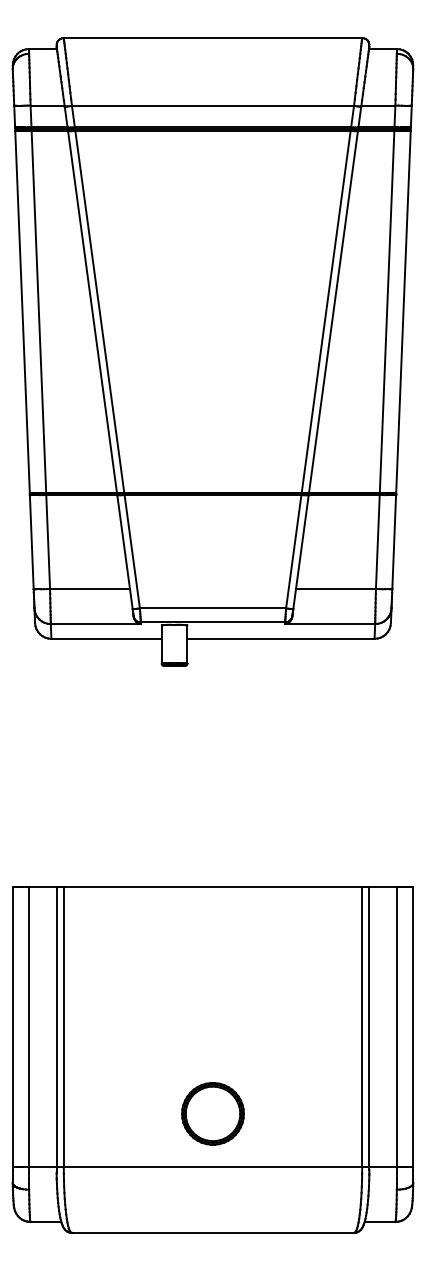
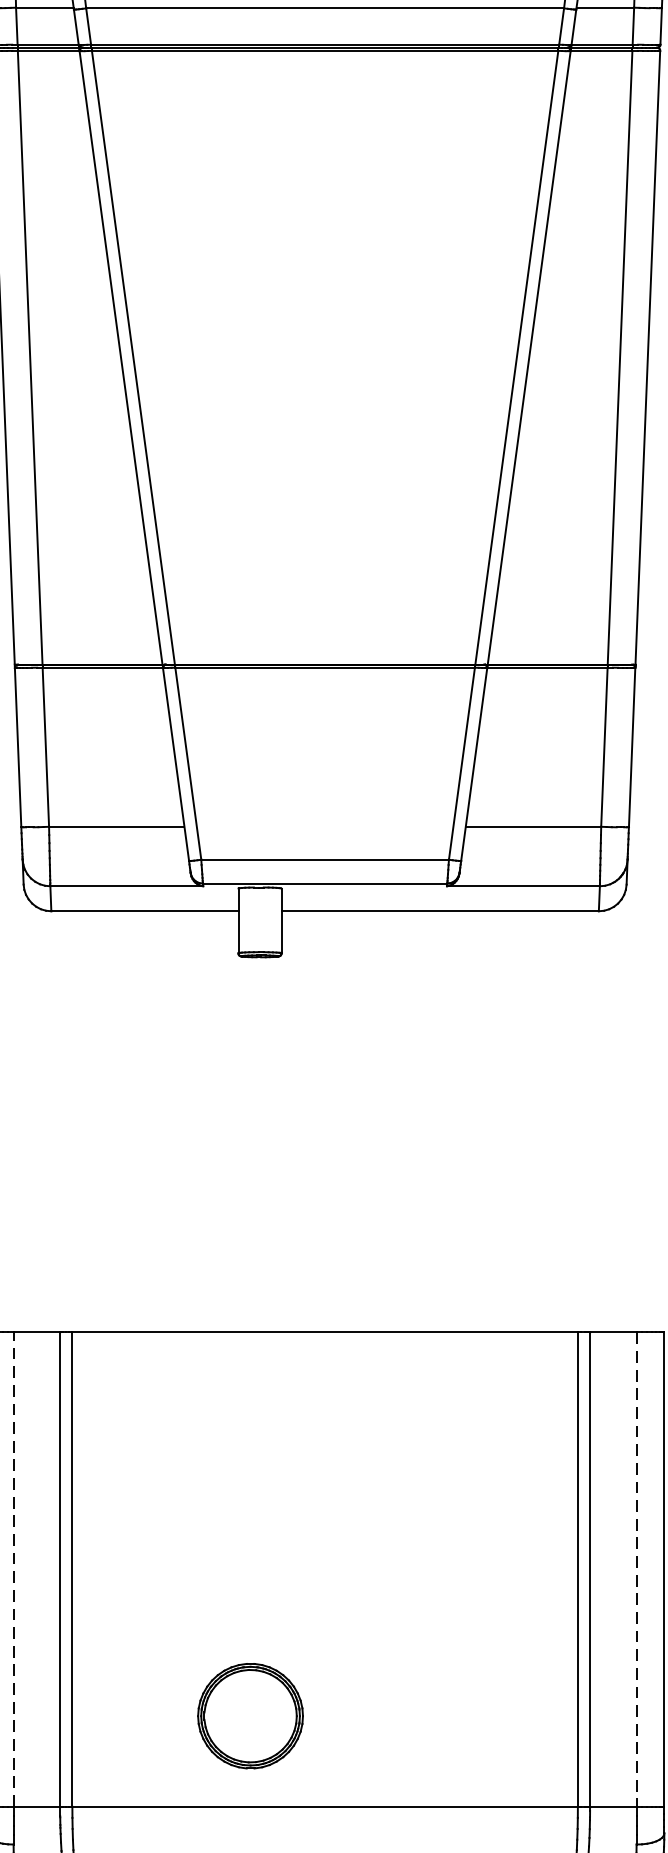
line: (29, 1027) -> (14, 1569), solid -> dashed
line: (396, 1027) -> (636, 1569), solid -> dashed
part: (212, 1113) -> (249, 1715), moved

